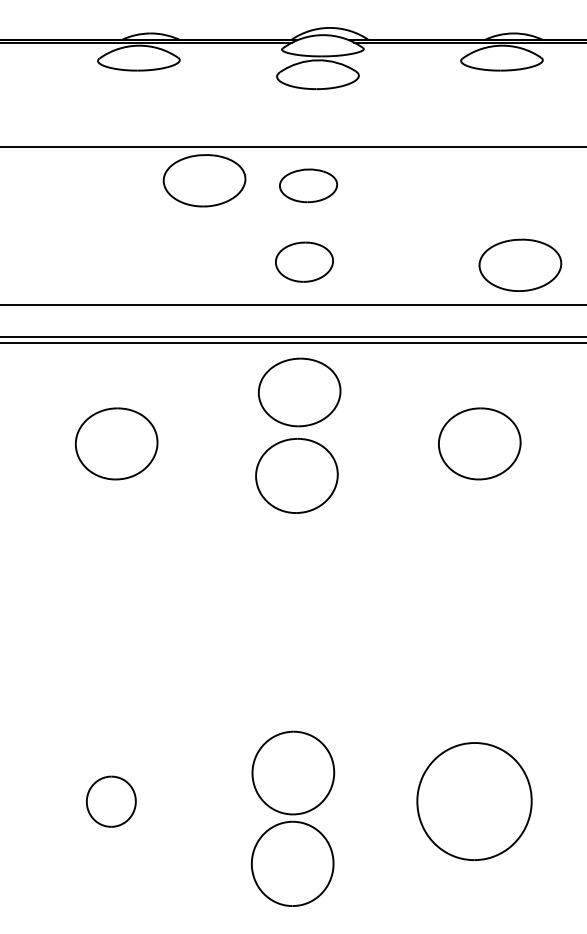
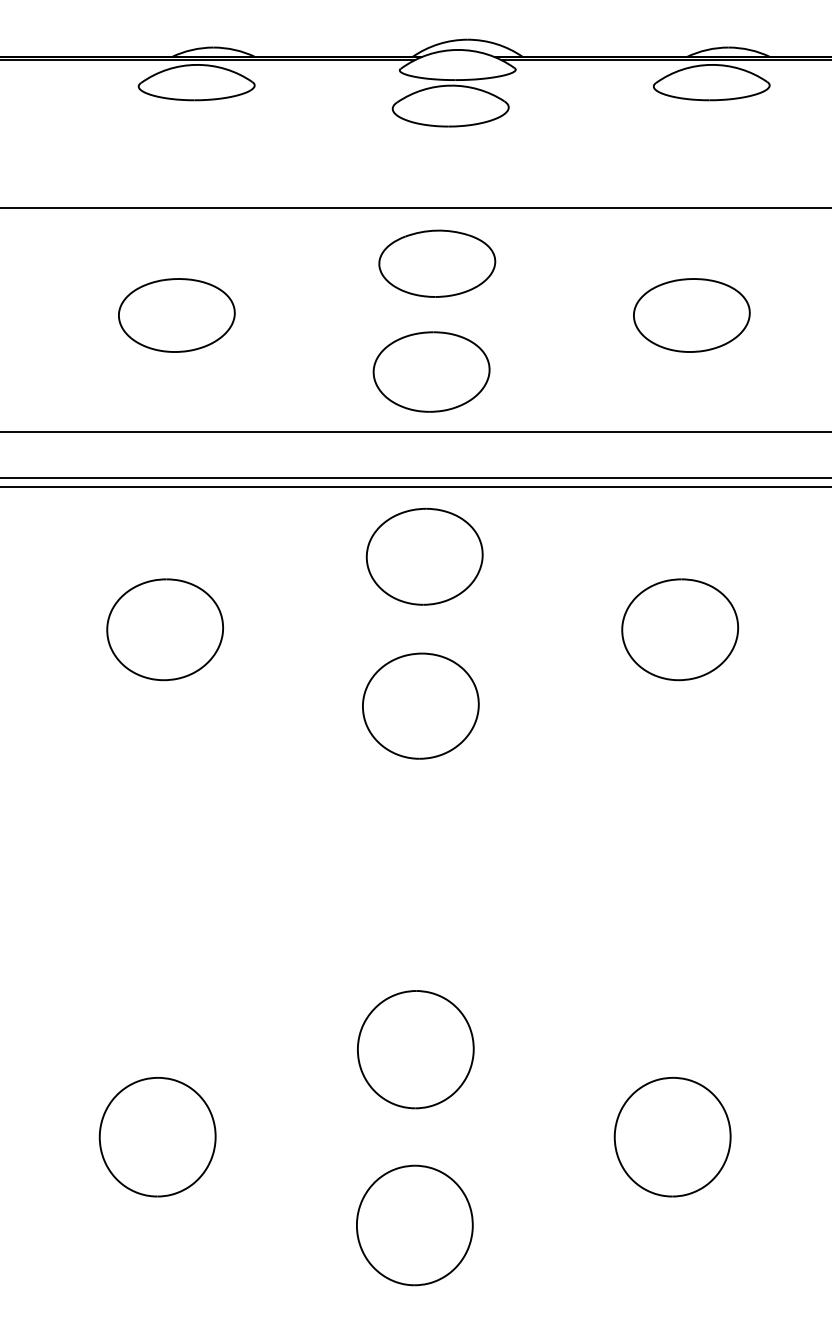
part: (204, 180) -> (176, 315), moved
part: (308, 185) -> (437, 263), size x1.43
part: (304, 261) -> (431, 371), size x1.43
part: (520, 265) -> (691, 315), moved
part: (296, 475) -> (420, 705), moved
part: (293, 772) -> (415, 1049), moved
part: (111, 801) -> (157, 1137), size x1.67
part: (474, 801) -> (672, 1137), size x0.71

